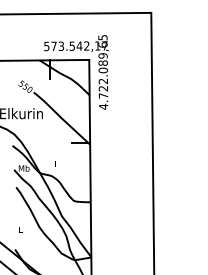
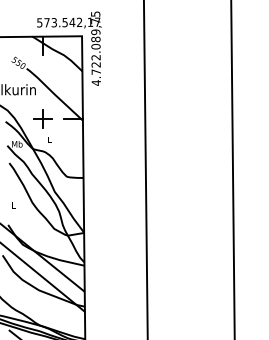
text: (102, 45) -> (95, 21), 4.722.089,65 -> 4.722.089,75
part: (49, 142) -> (42, 118), added

